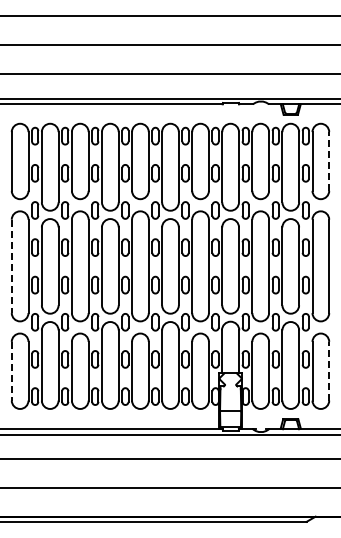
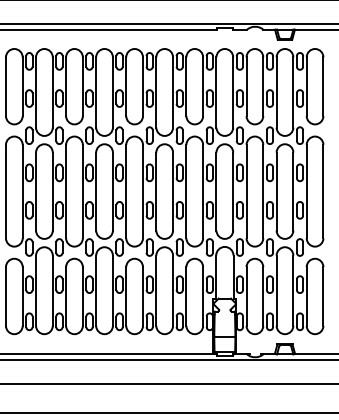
line: (329, 160) -> (323, 85), dashed -> solid
line: (11, 266) -> (5, 191), dashed -> solid
line: (329, 370) -> (323, 295), dashed -> solid
line: (11, 371) -> (5, 296), dashed -> solid

